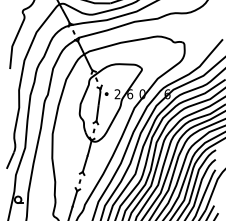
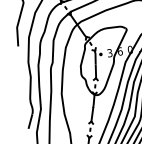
text: (117, 94) -> (109, 53), 2 -> 3

